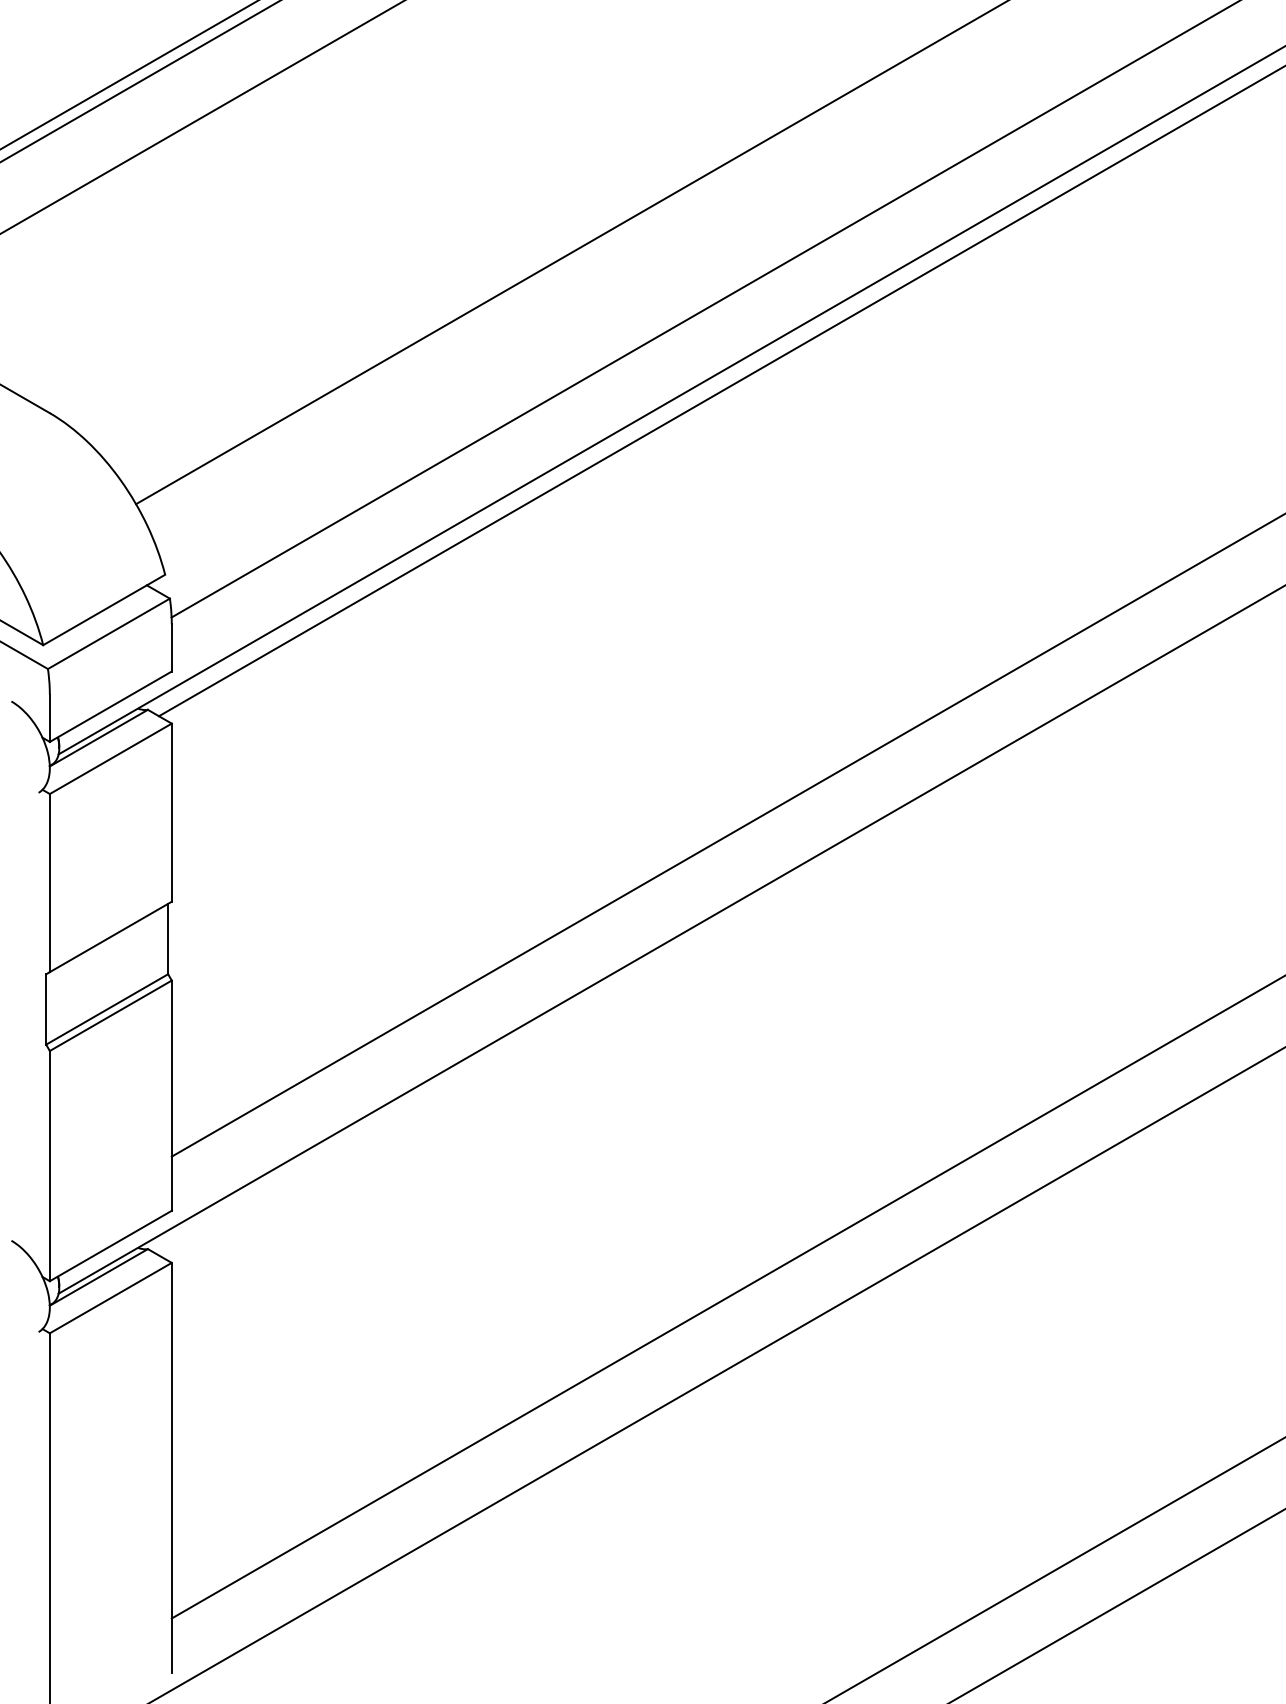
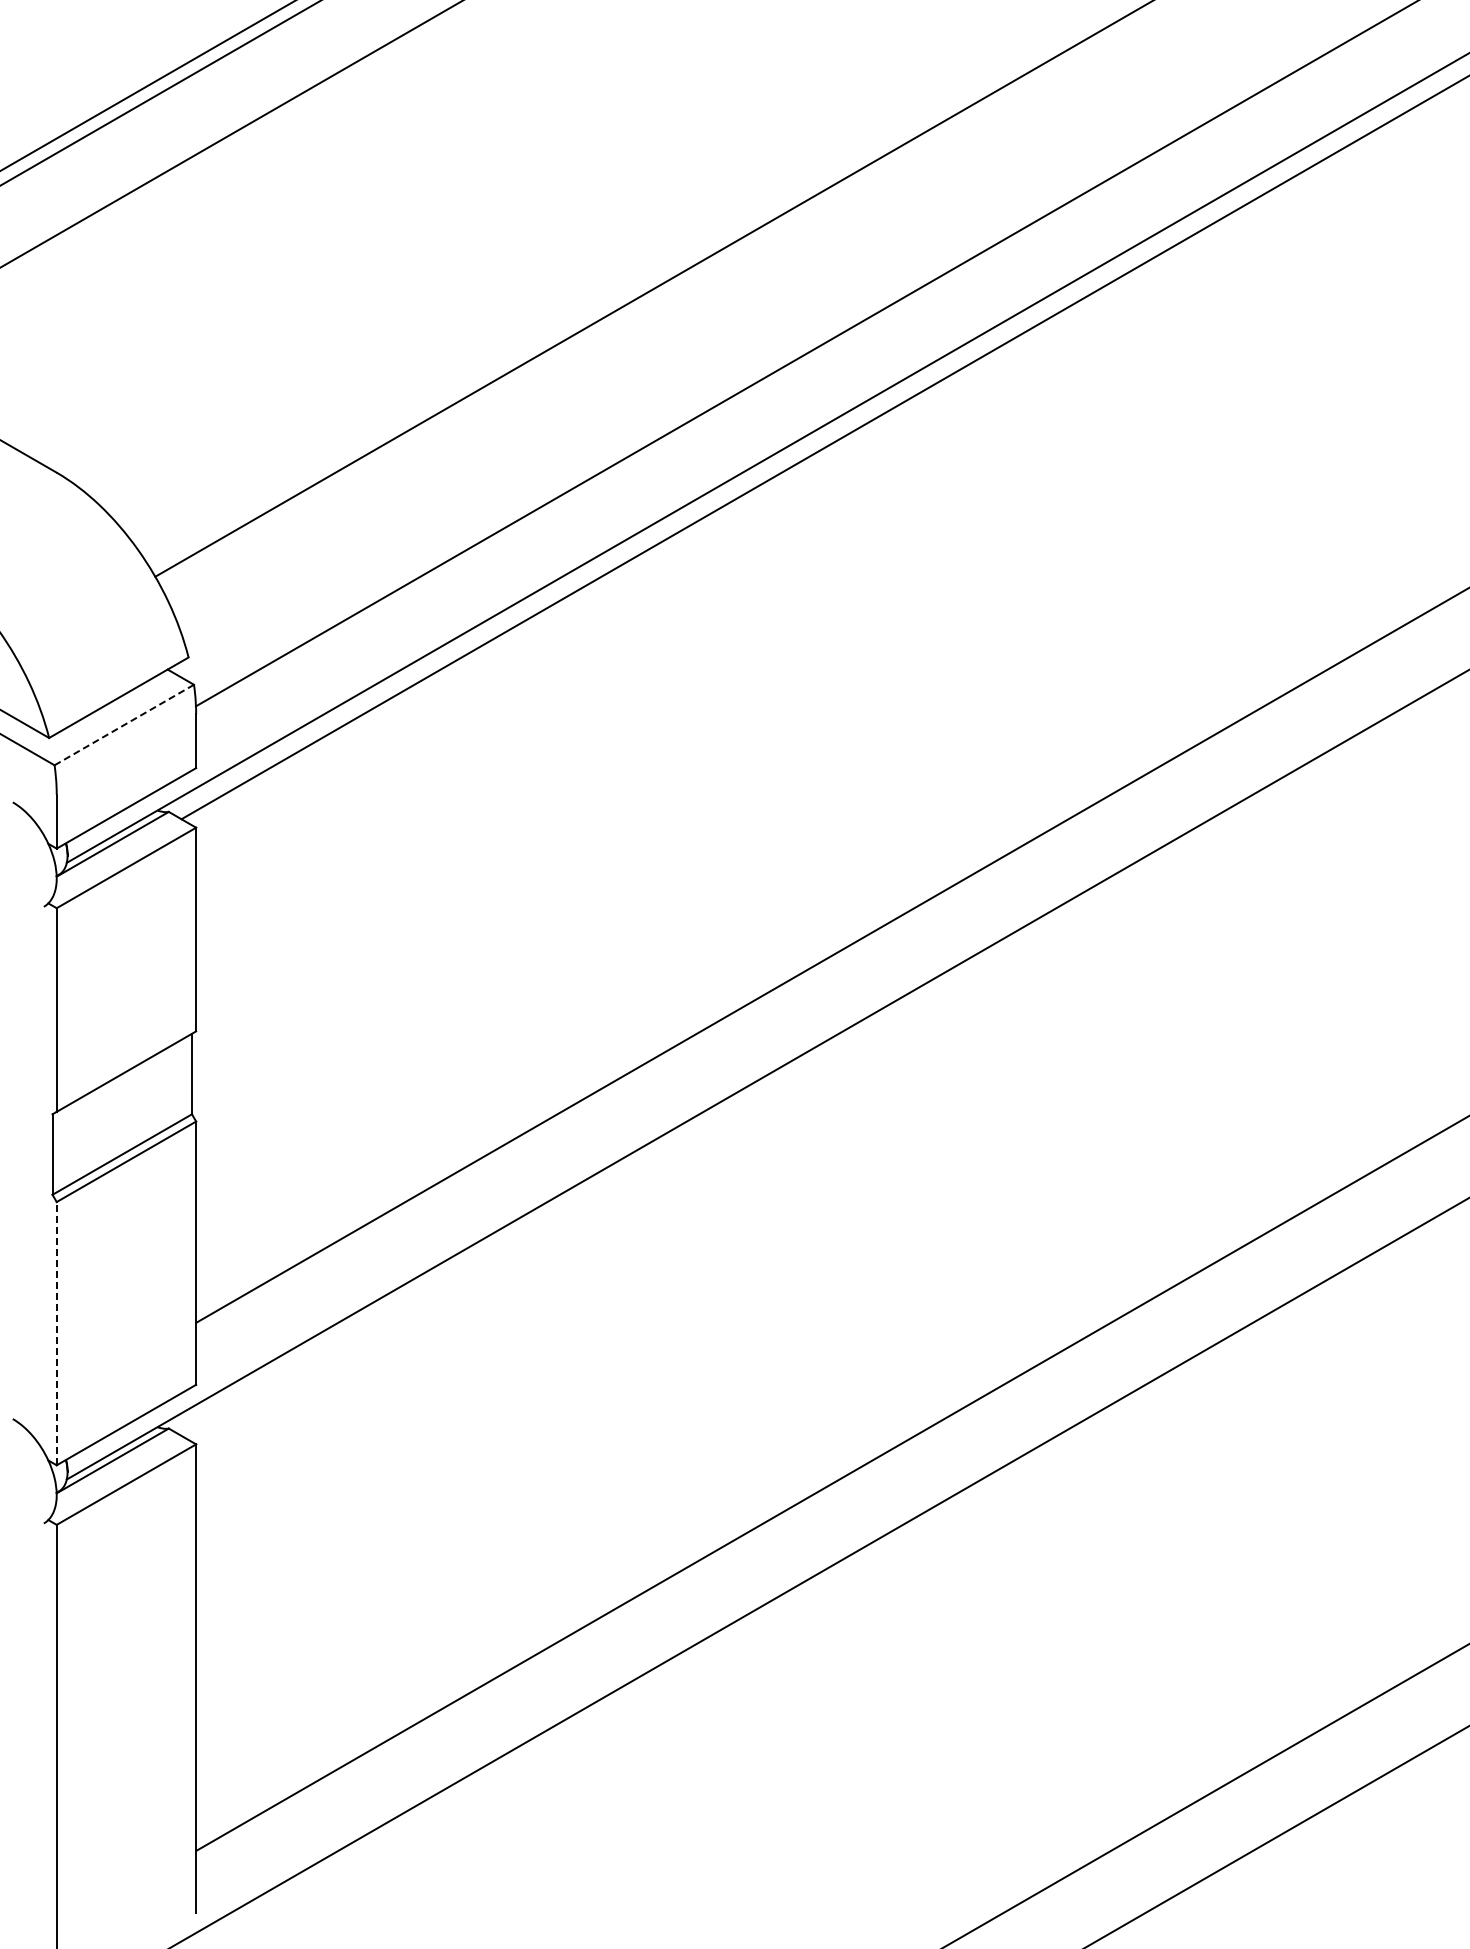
line: (109, 634) -> (124, 725), solid -> dashed
line: (49, 1165) -> (56, 1333), solid -> dashed

